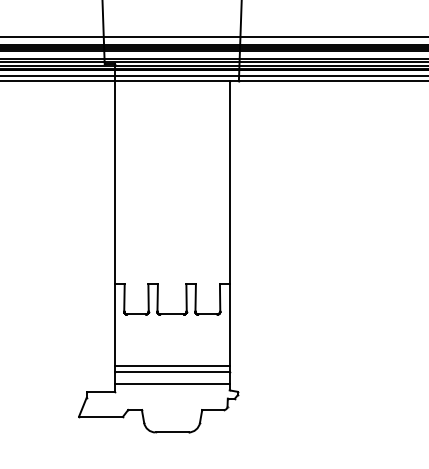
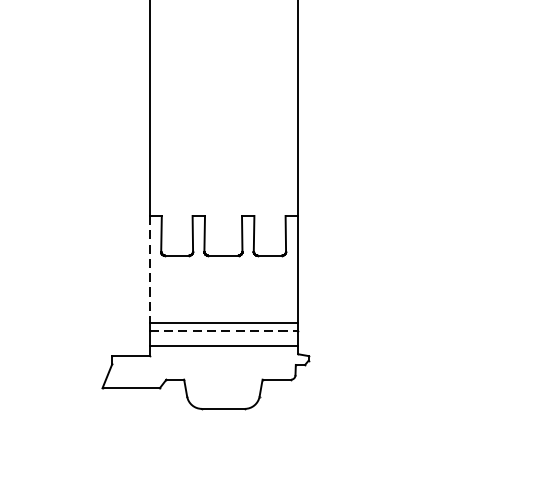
line: (115, 325) -> (149, 269), solid -> dashed
line: (173, 372) -> (225, 330), solid -> dashed

